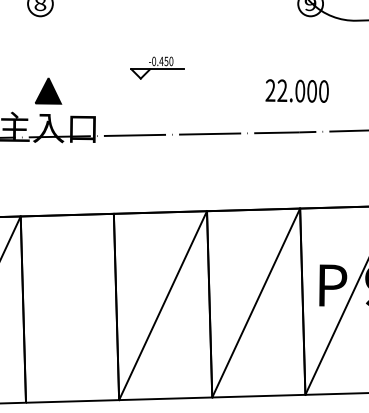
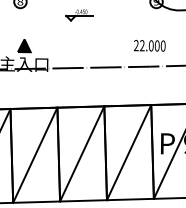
part: (157, 68) -> (79, 15), moved
line: (70, 306) -> (35, 154), added

